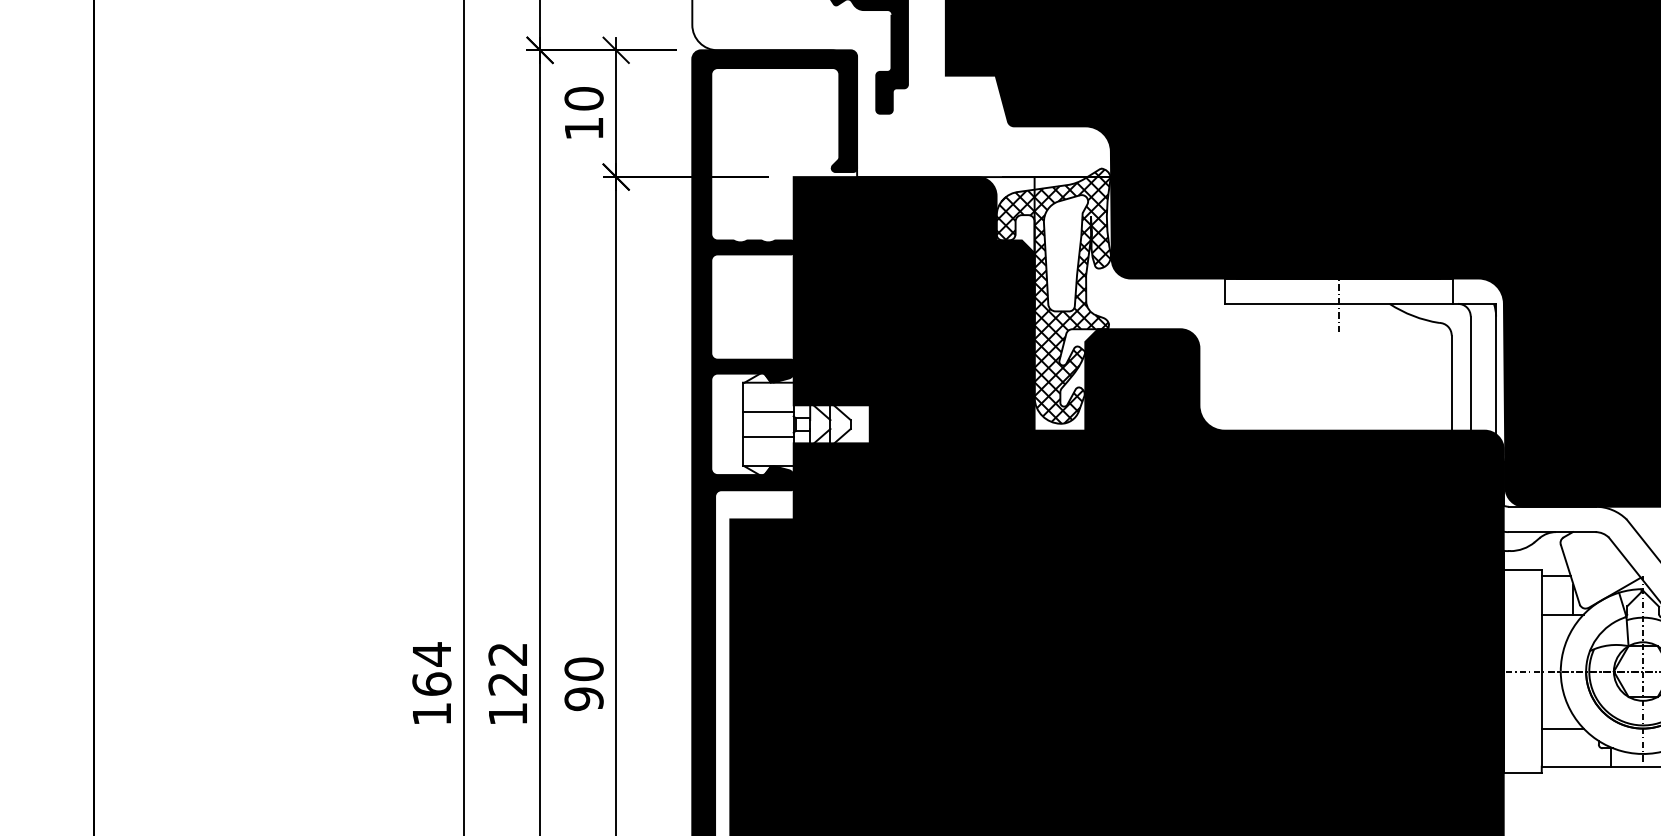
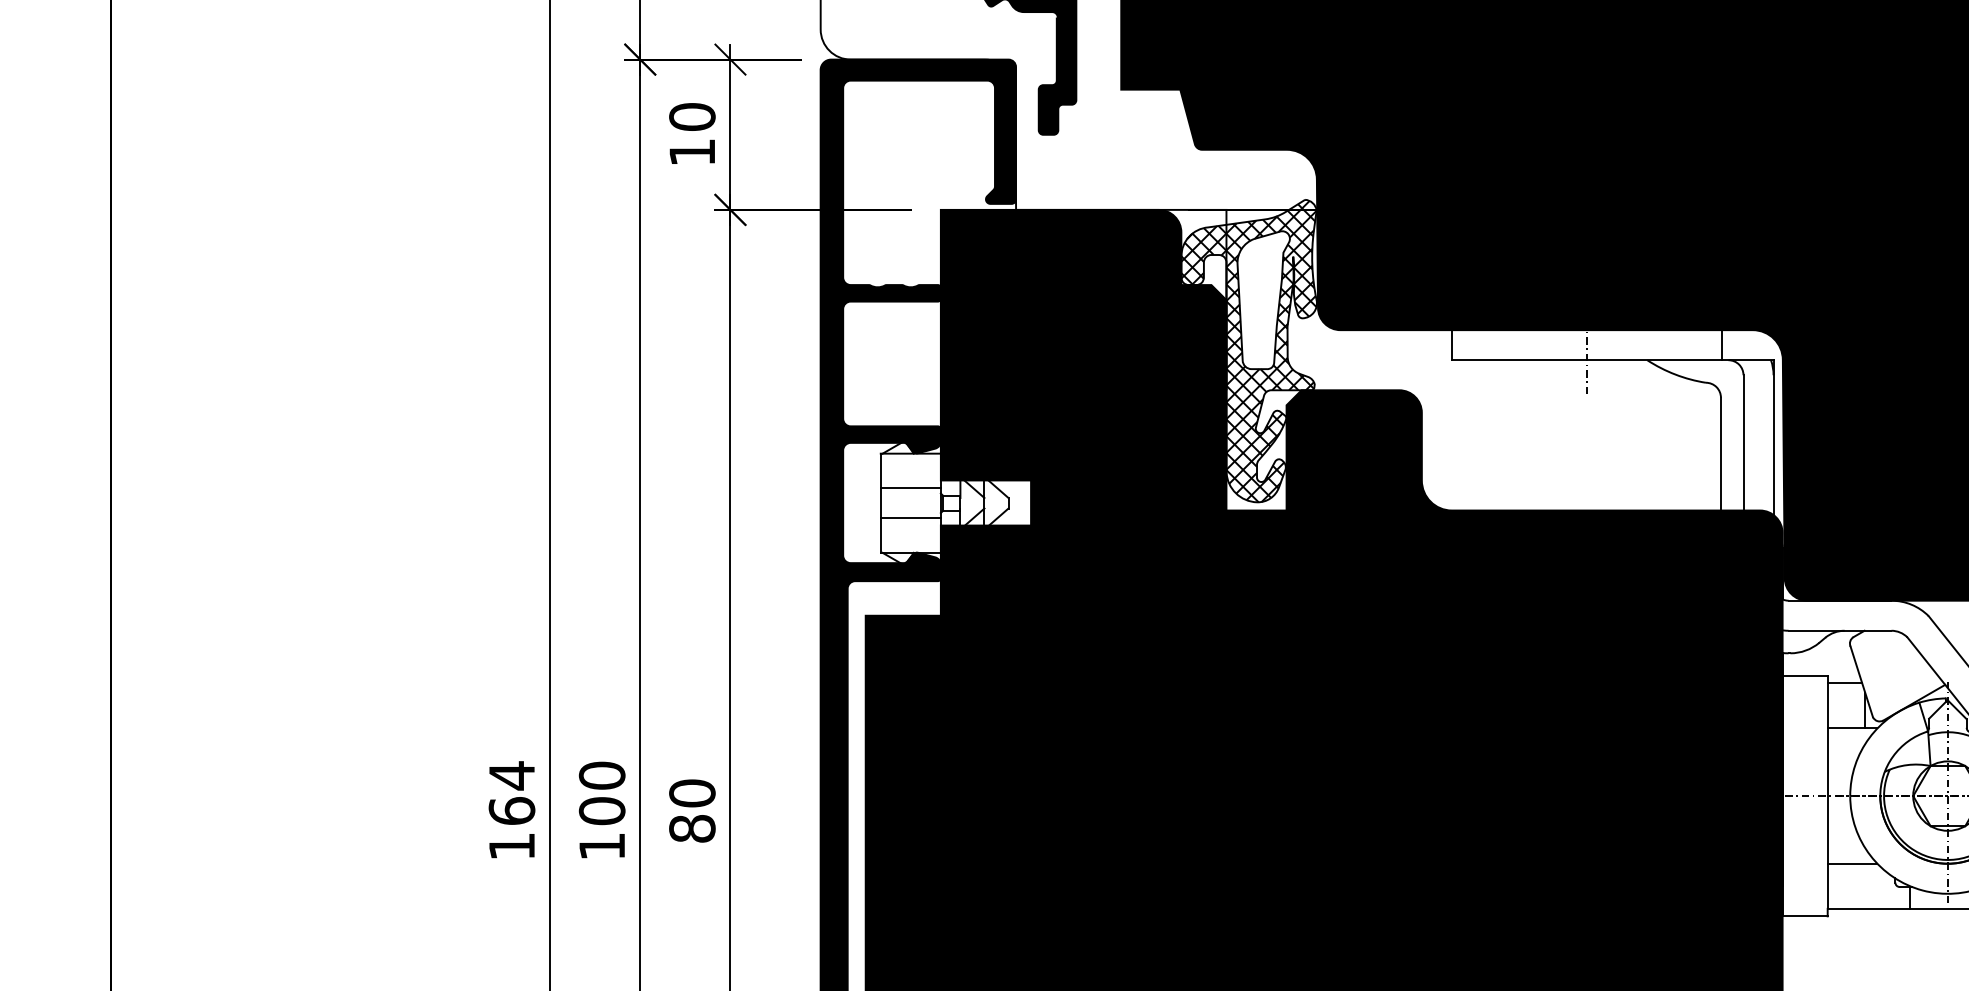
text: (507, 668) -> (601, 792), 122 -> 100
text: (583, 699) -> (691, 829), 90 -> 80

